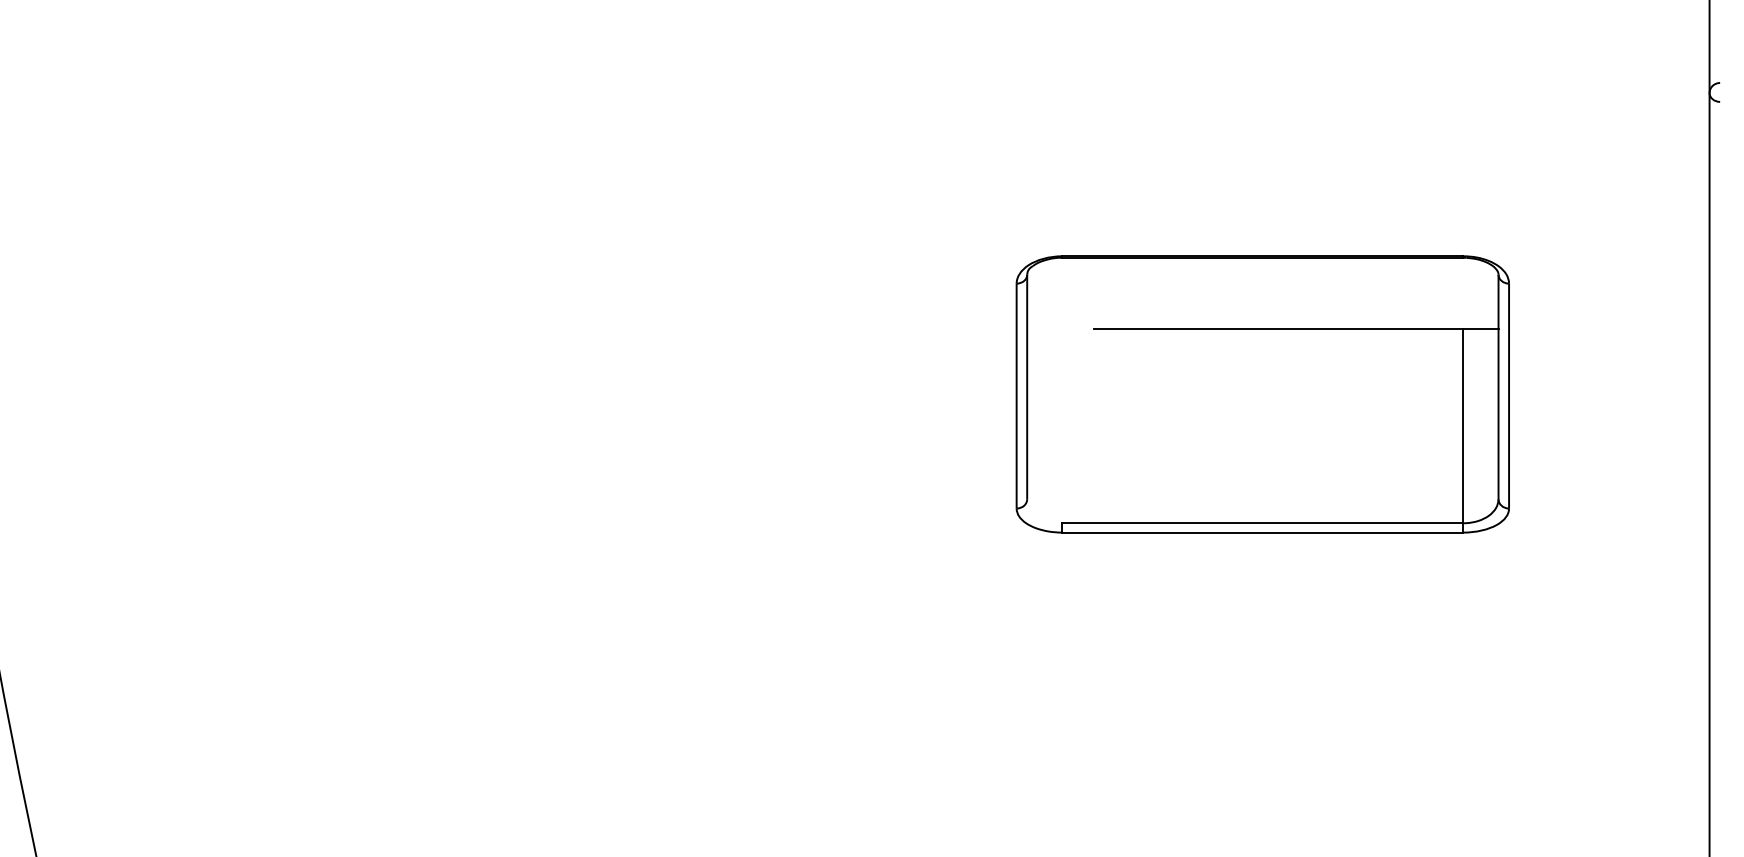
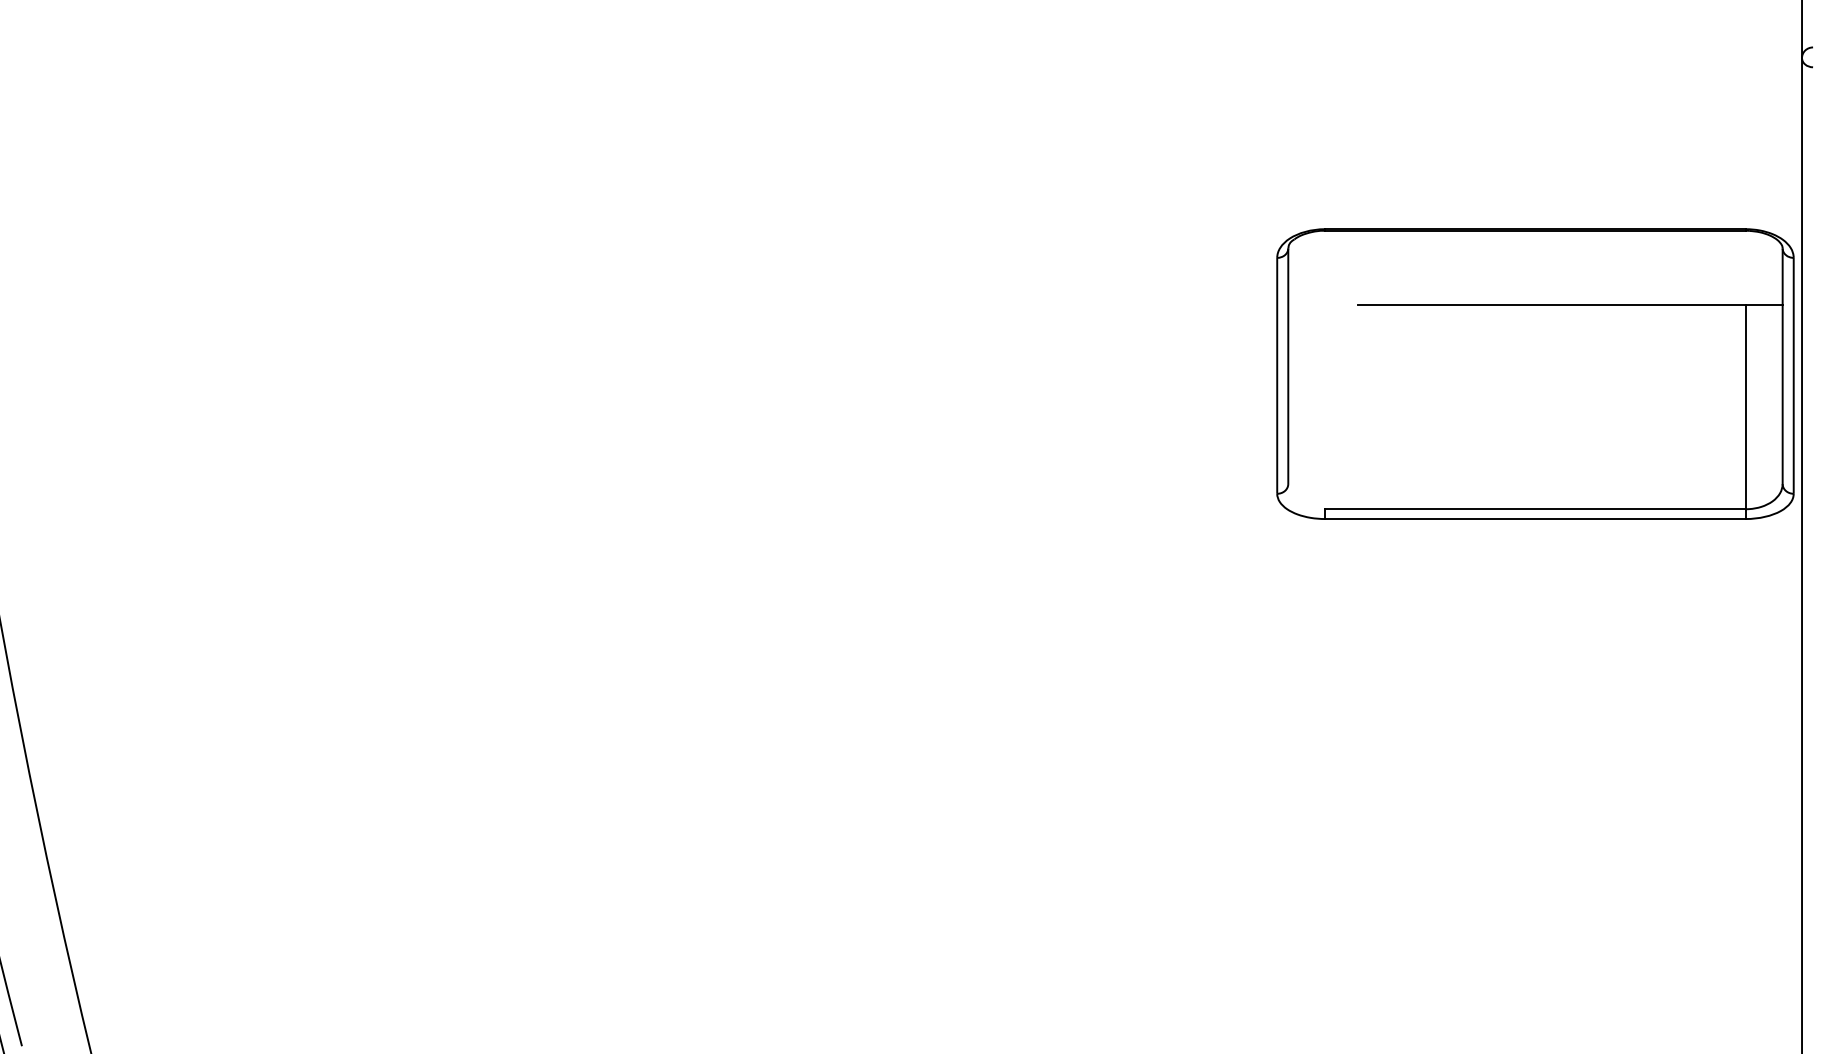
part: (1262, 393) -> (1535, 373), moved

